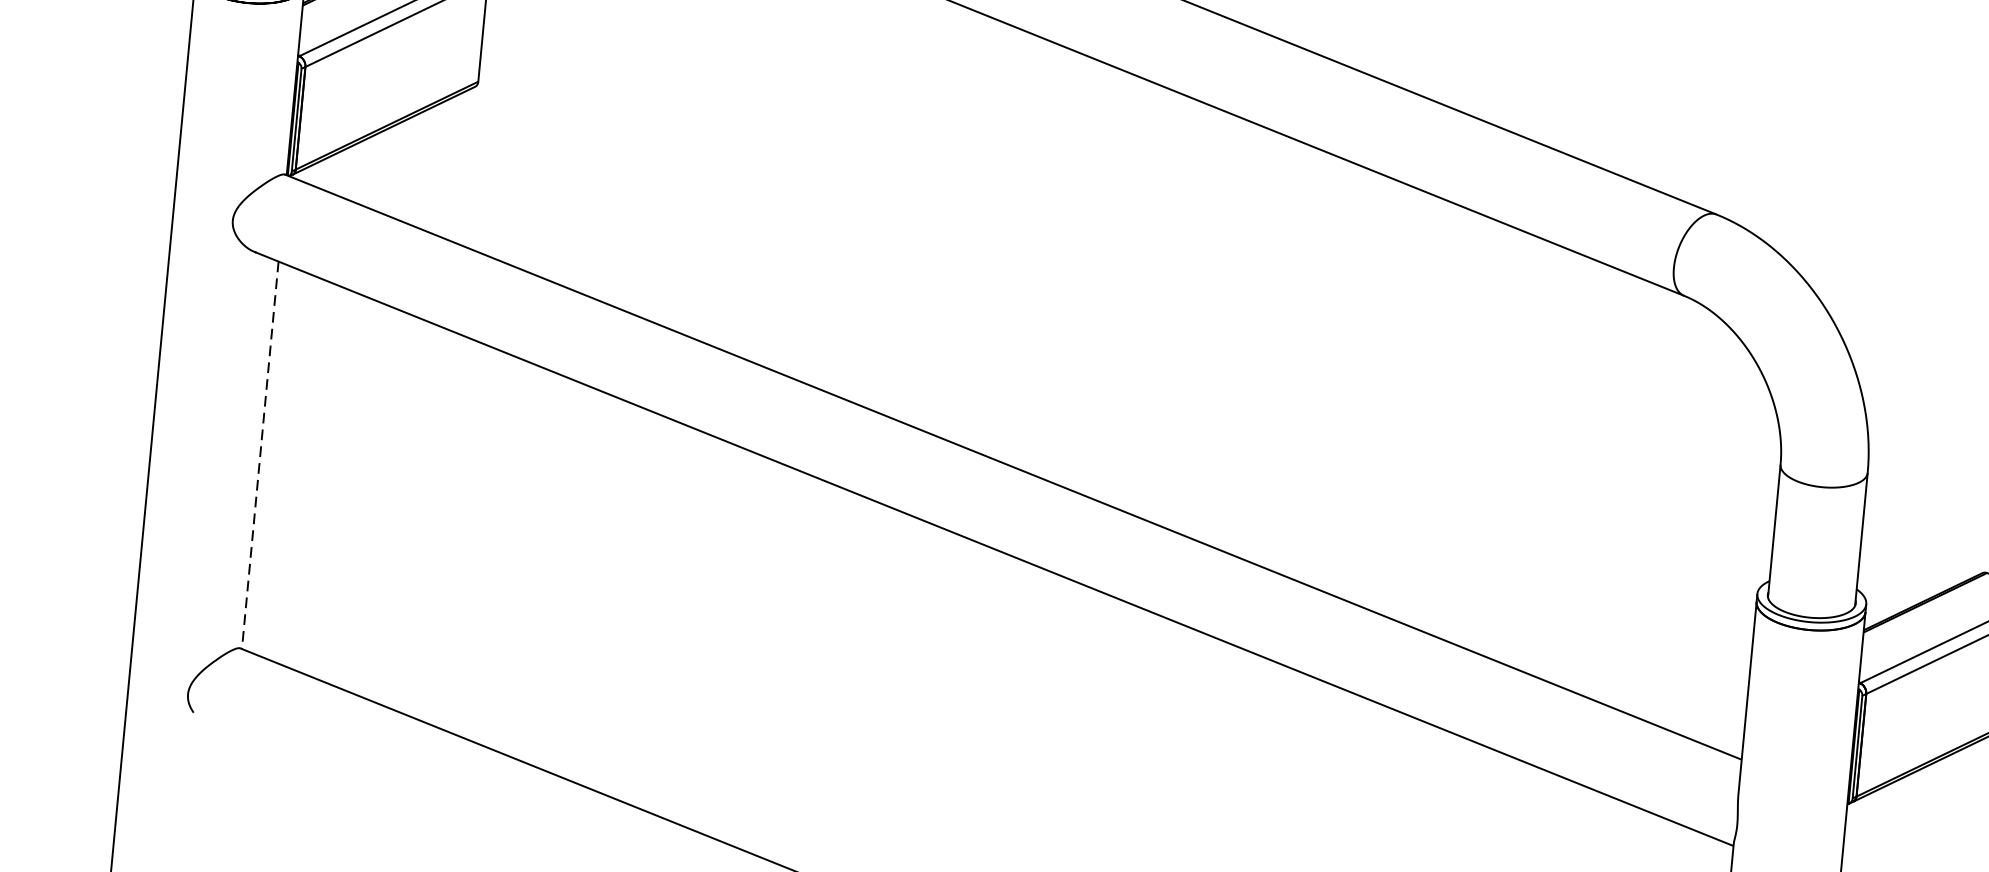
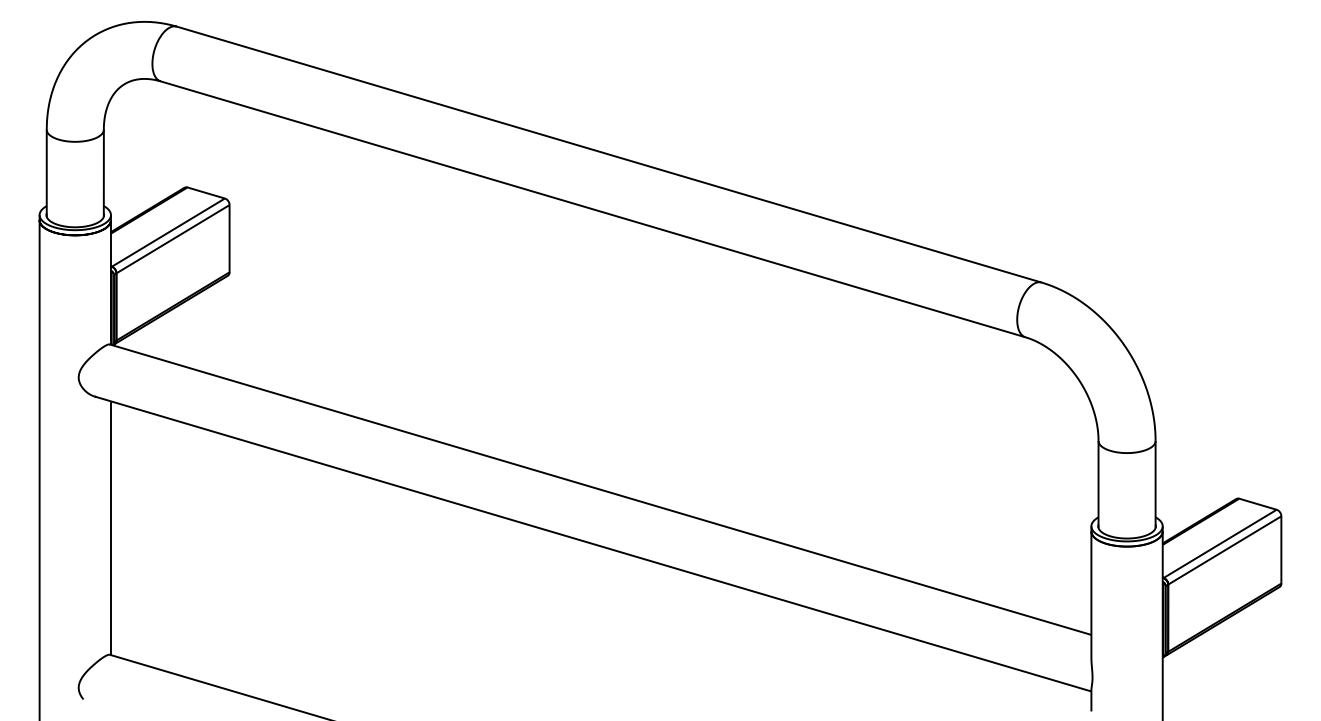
line: (259, 455) -> (110, 528), dashed -> solid

